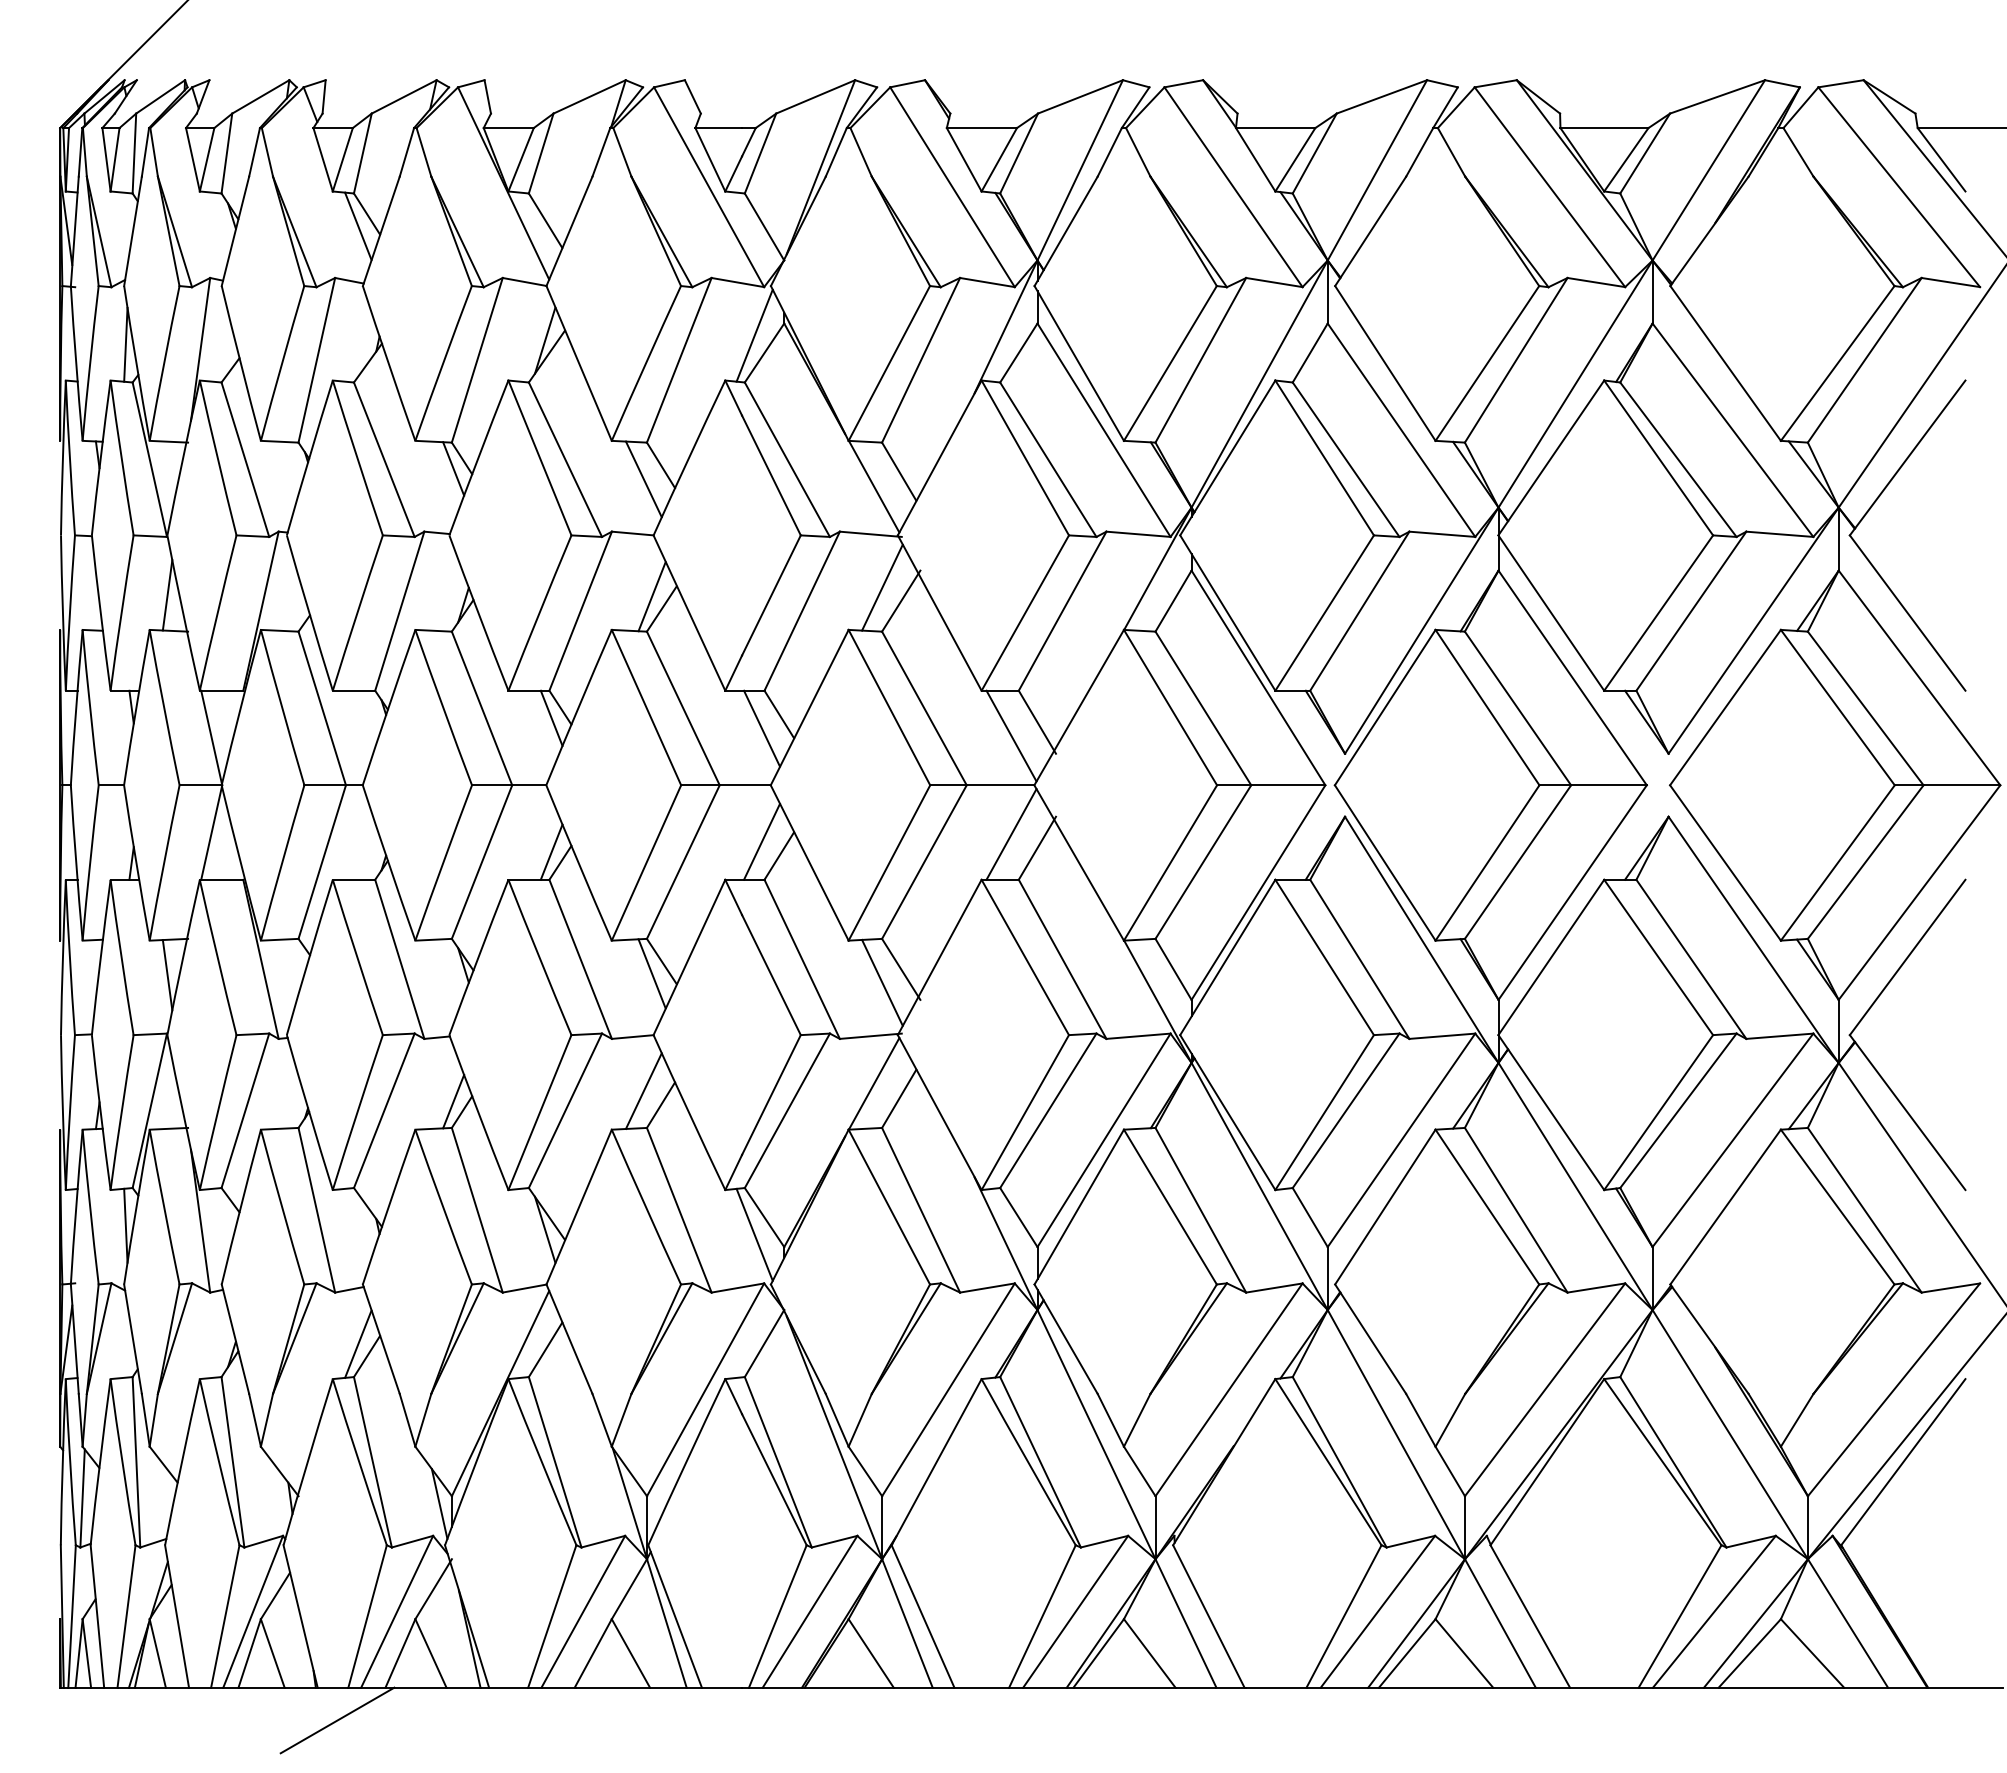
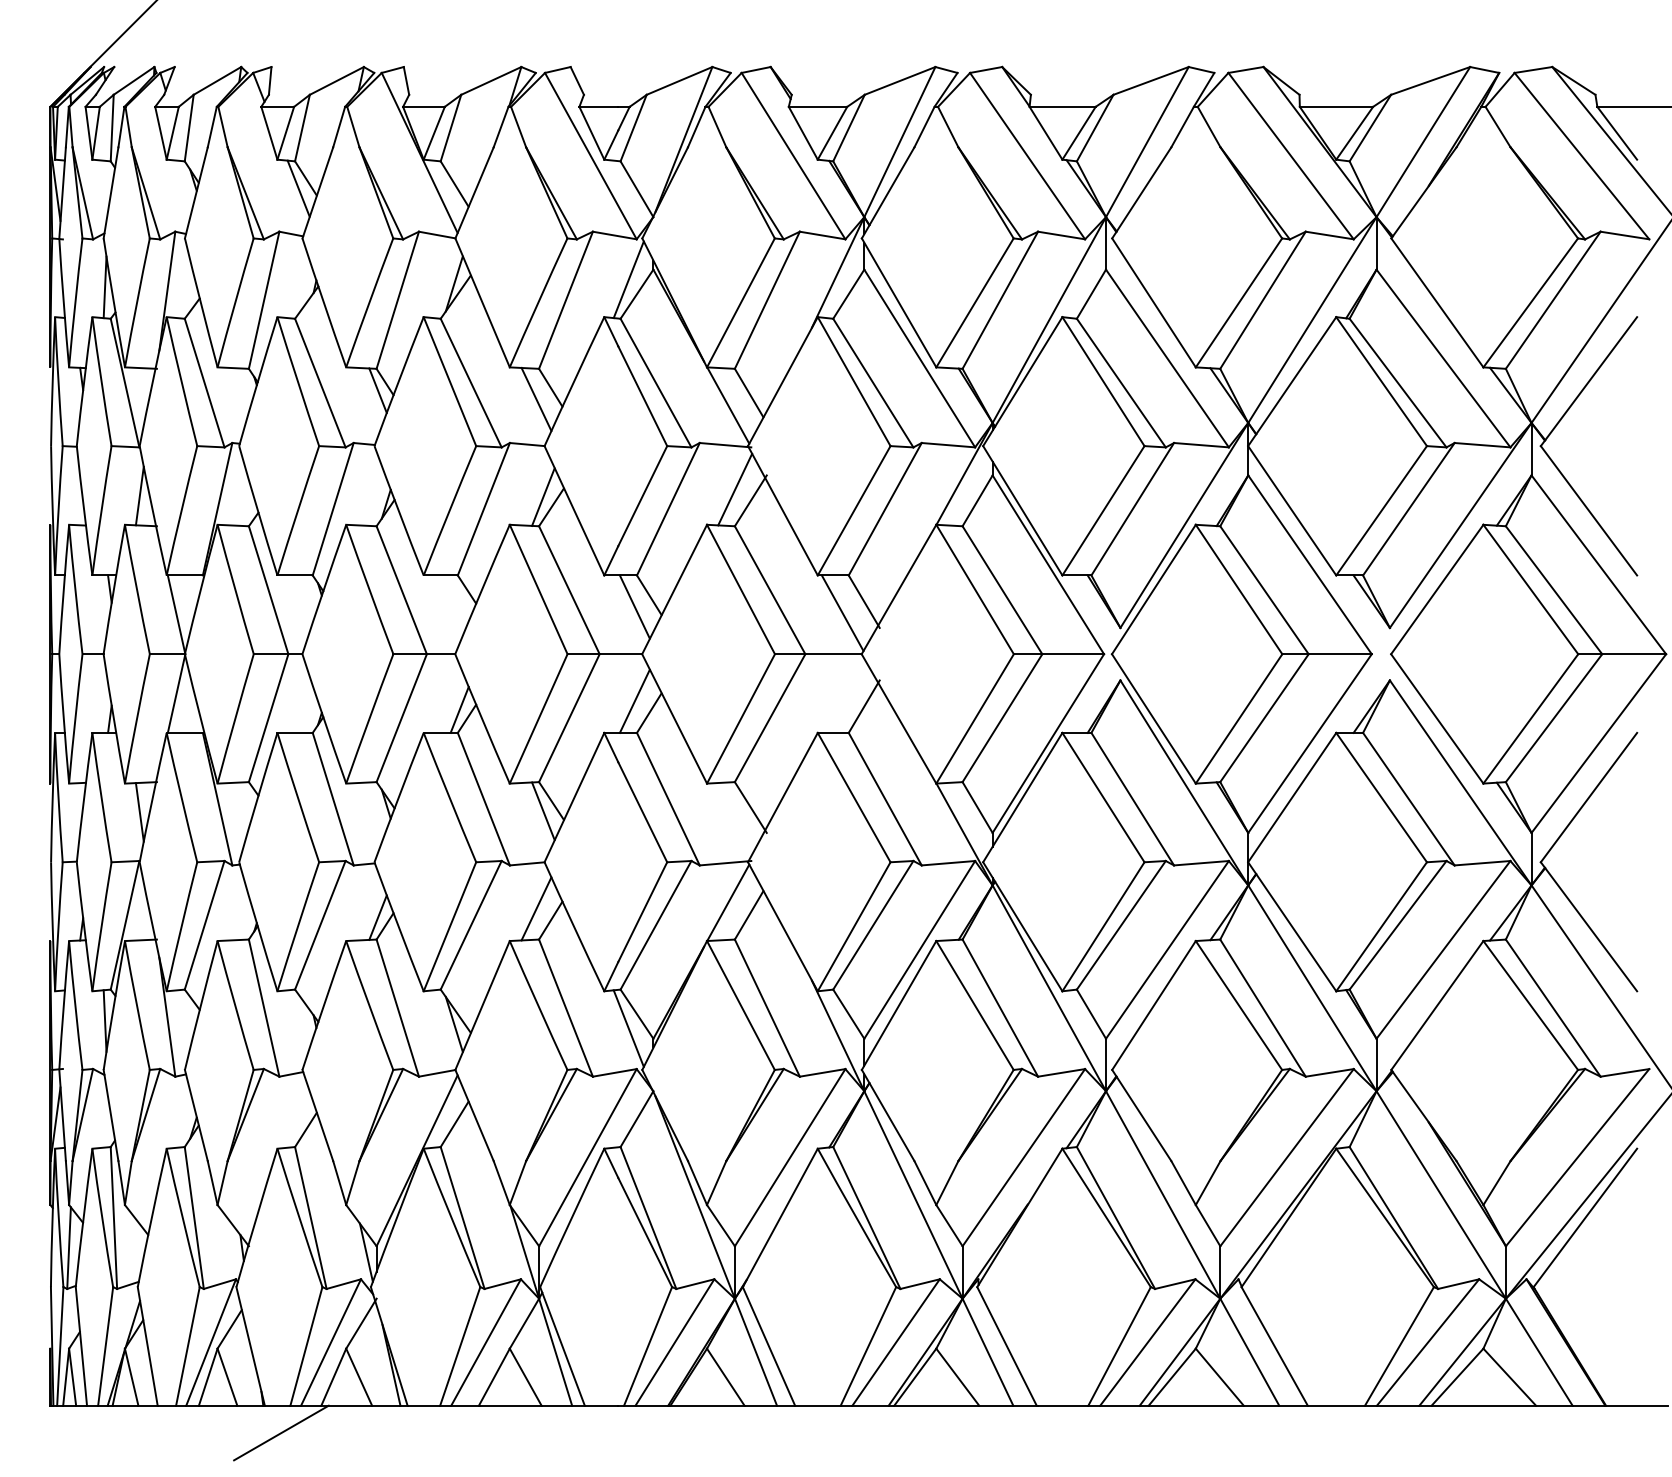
line: (551, 717) -> (459, 597), removed
line: (1011, 834) -> (842, 695), removed
line: (882, 982) -> (735, 818), removed
line: (358, 1343) -> (298, 1119), removed

